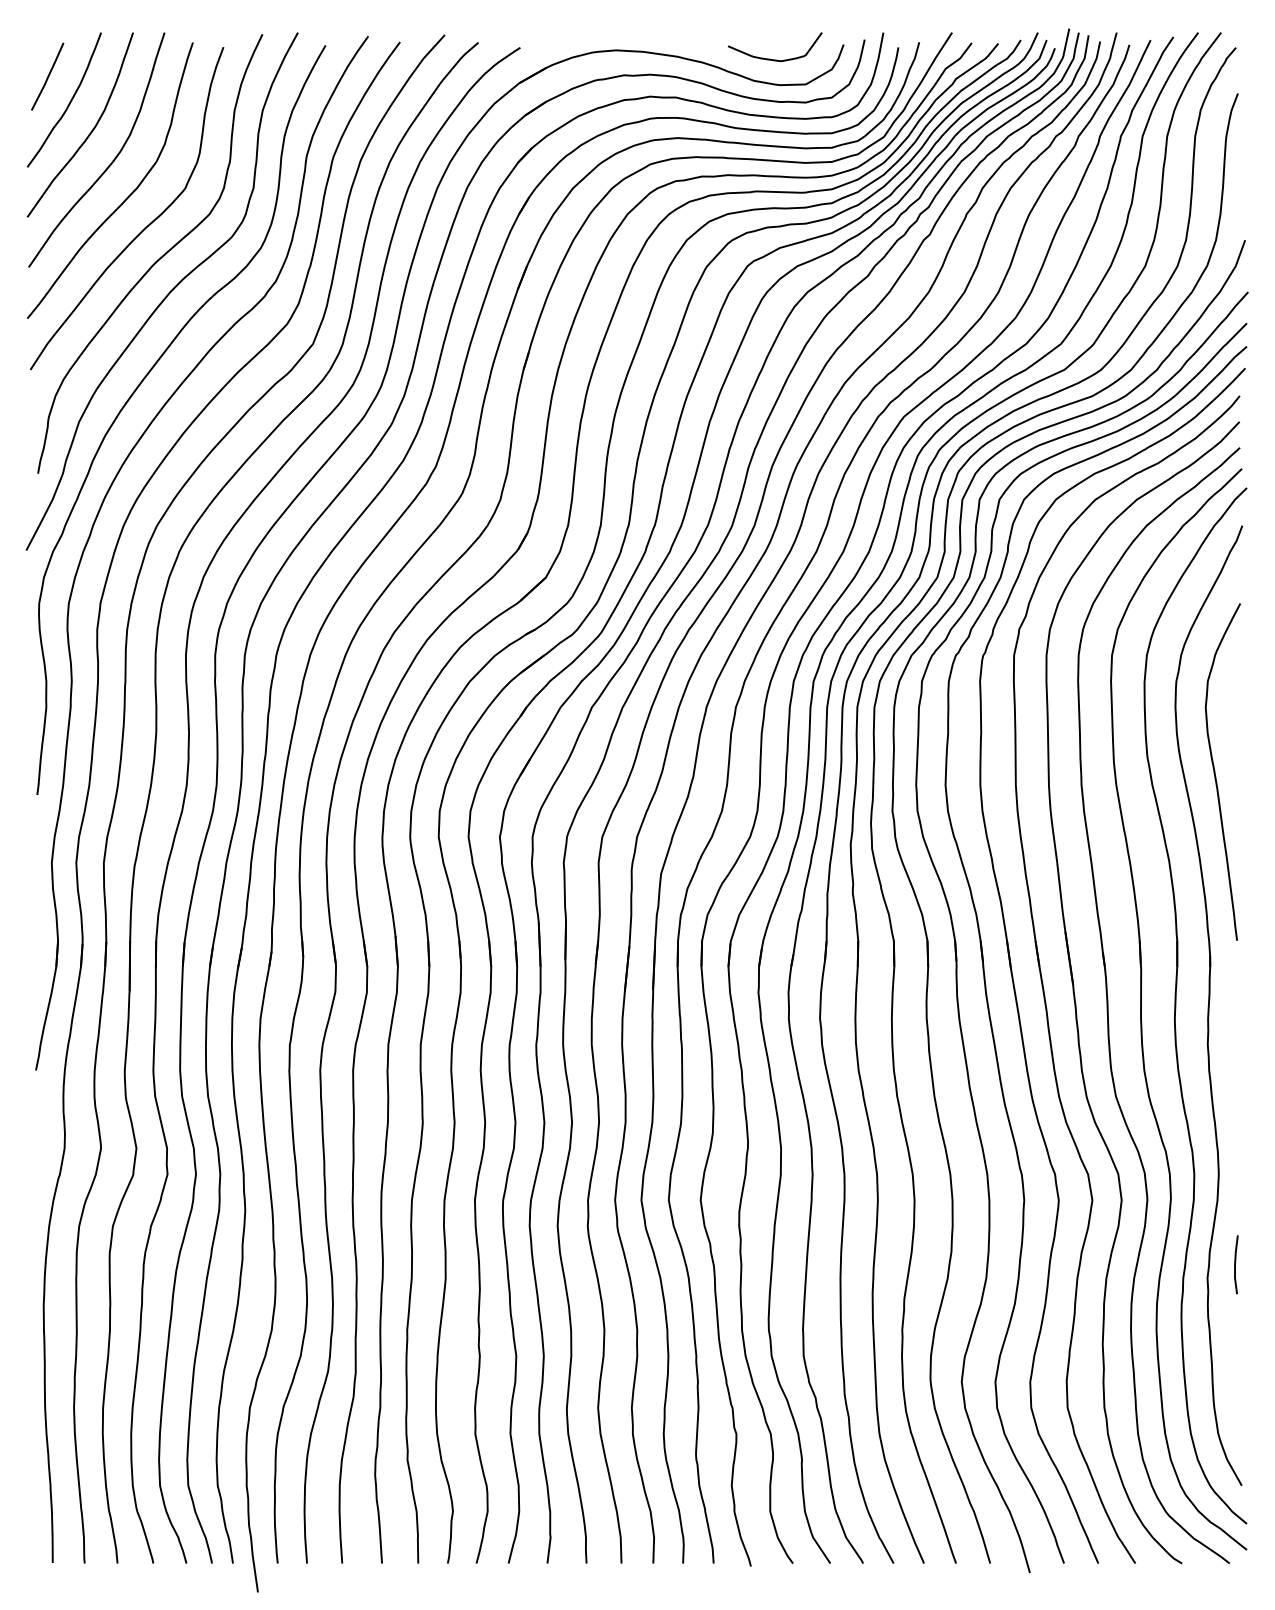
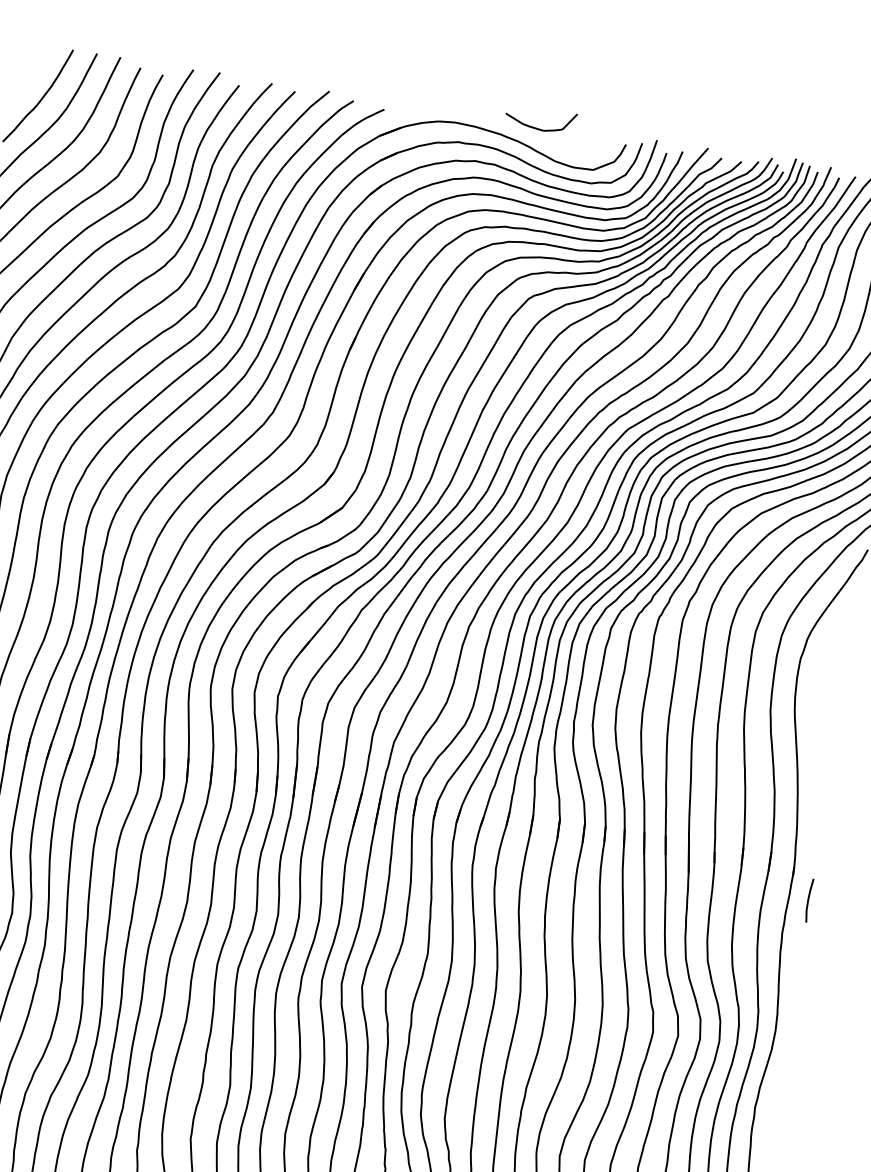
curve: (770, 58) -> (536, 127), moved
line: (47, 76) -> (28, 76), removed
curve: (1215, 771) -> (819, 730), removed
line: (1235, 1264) -> (808, 900), moved

